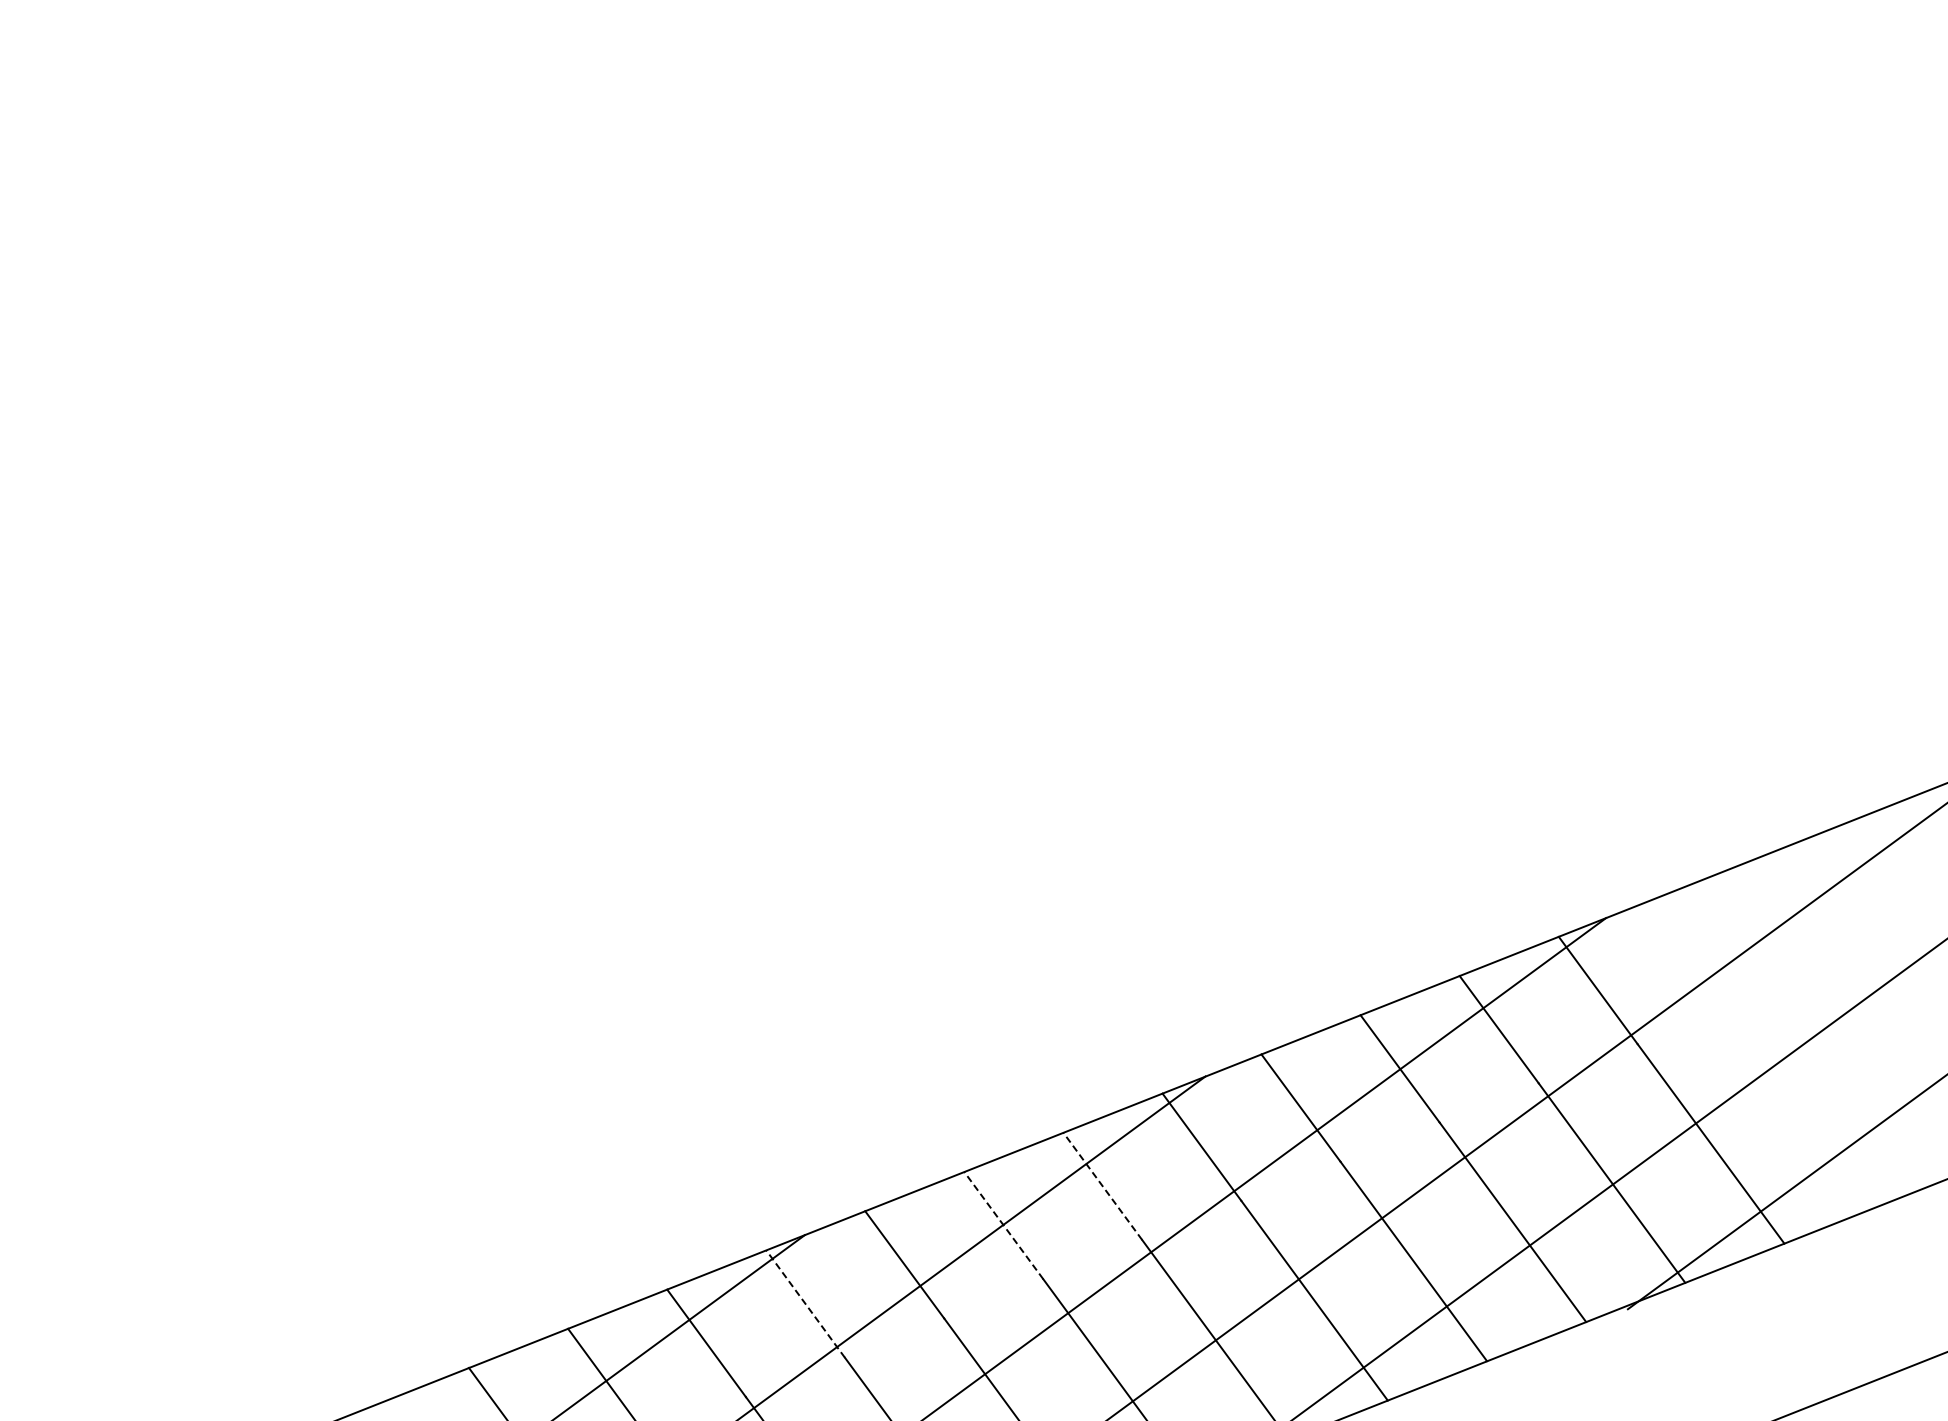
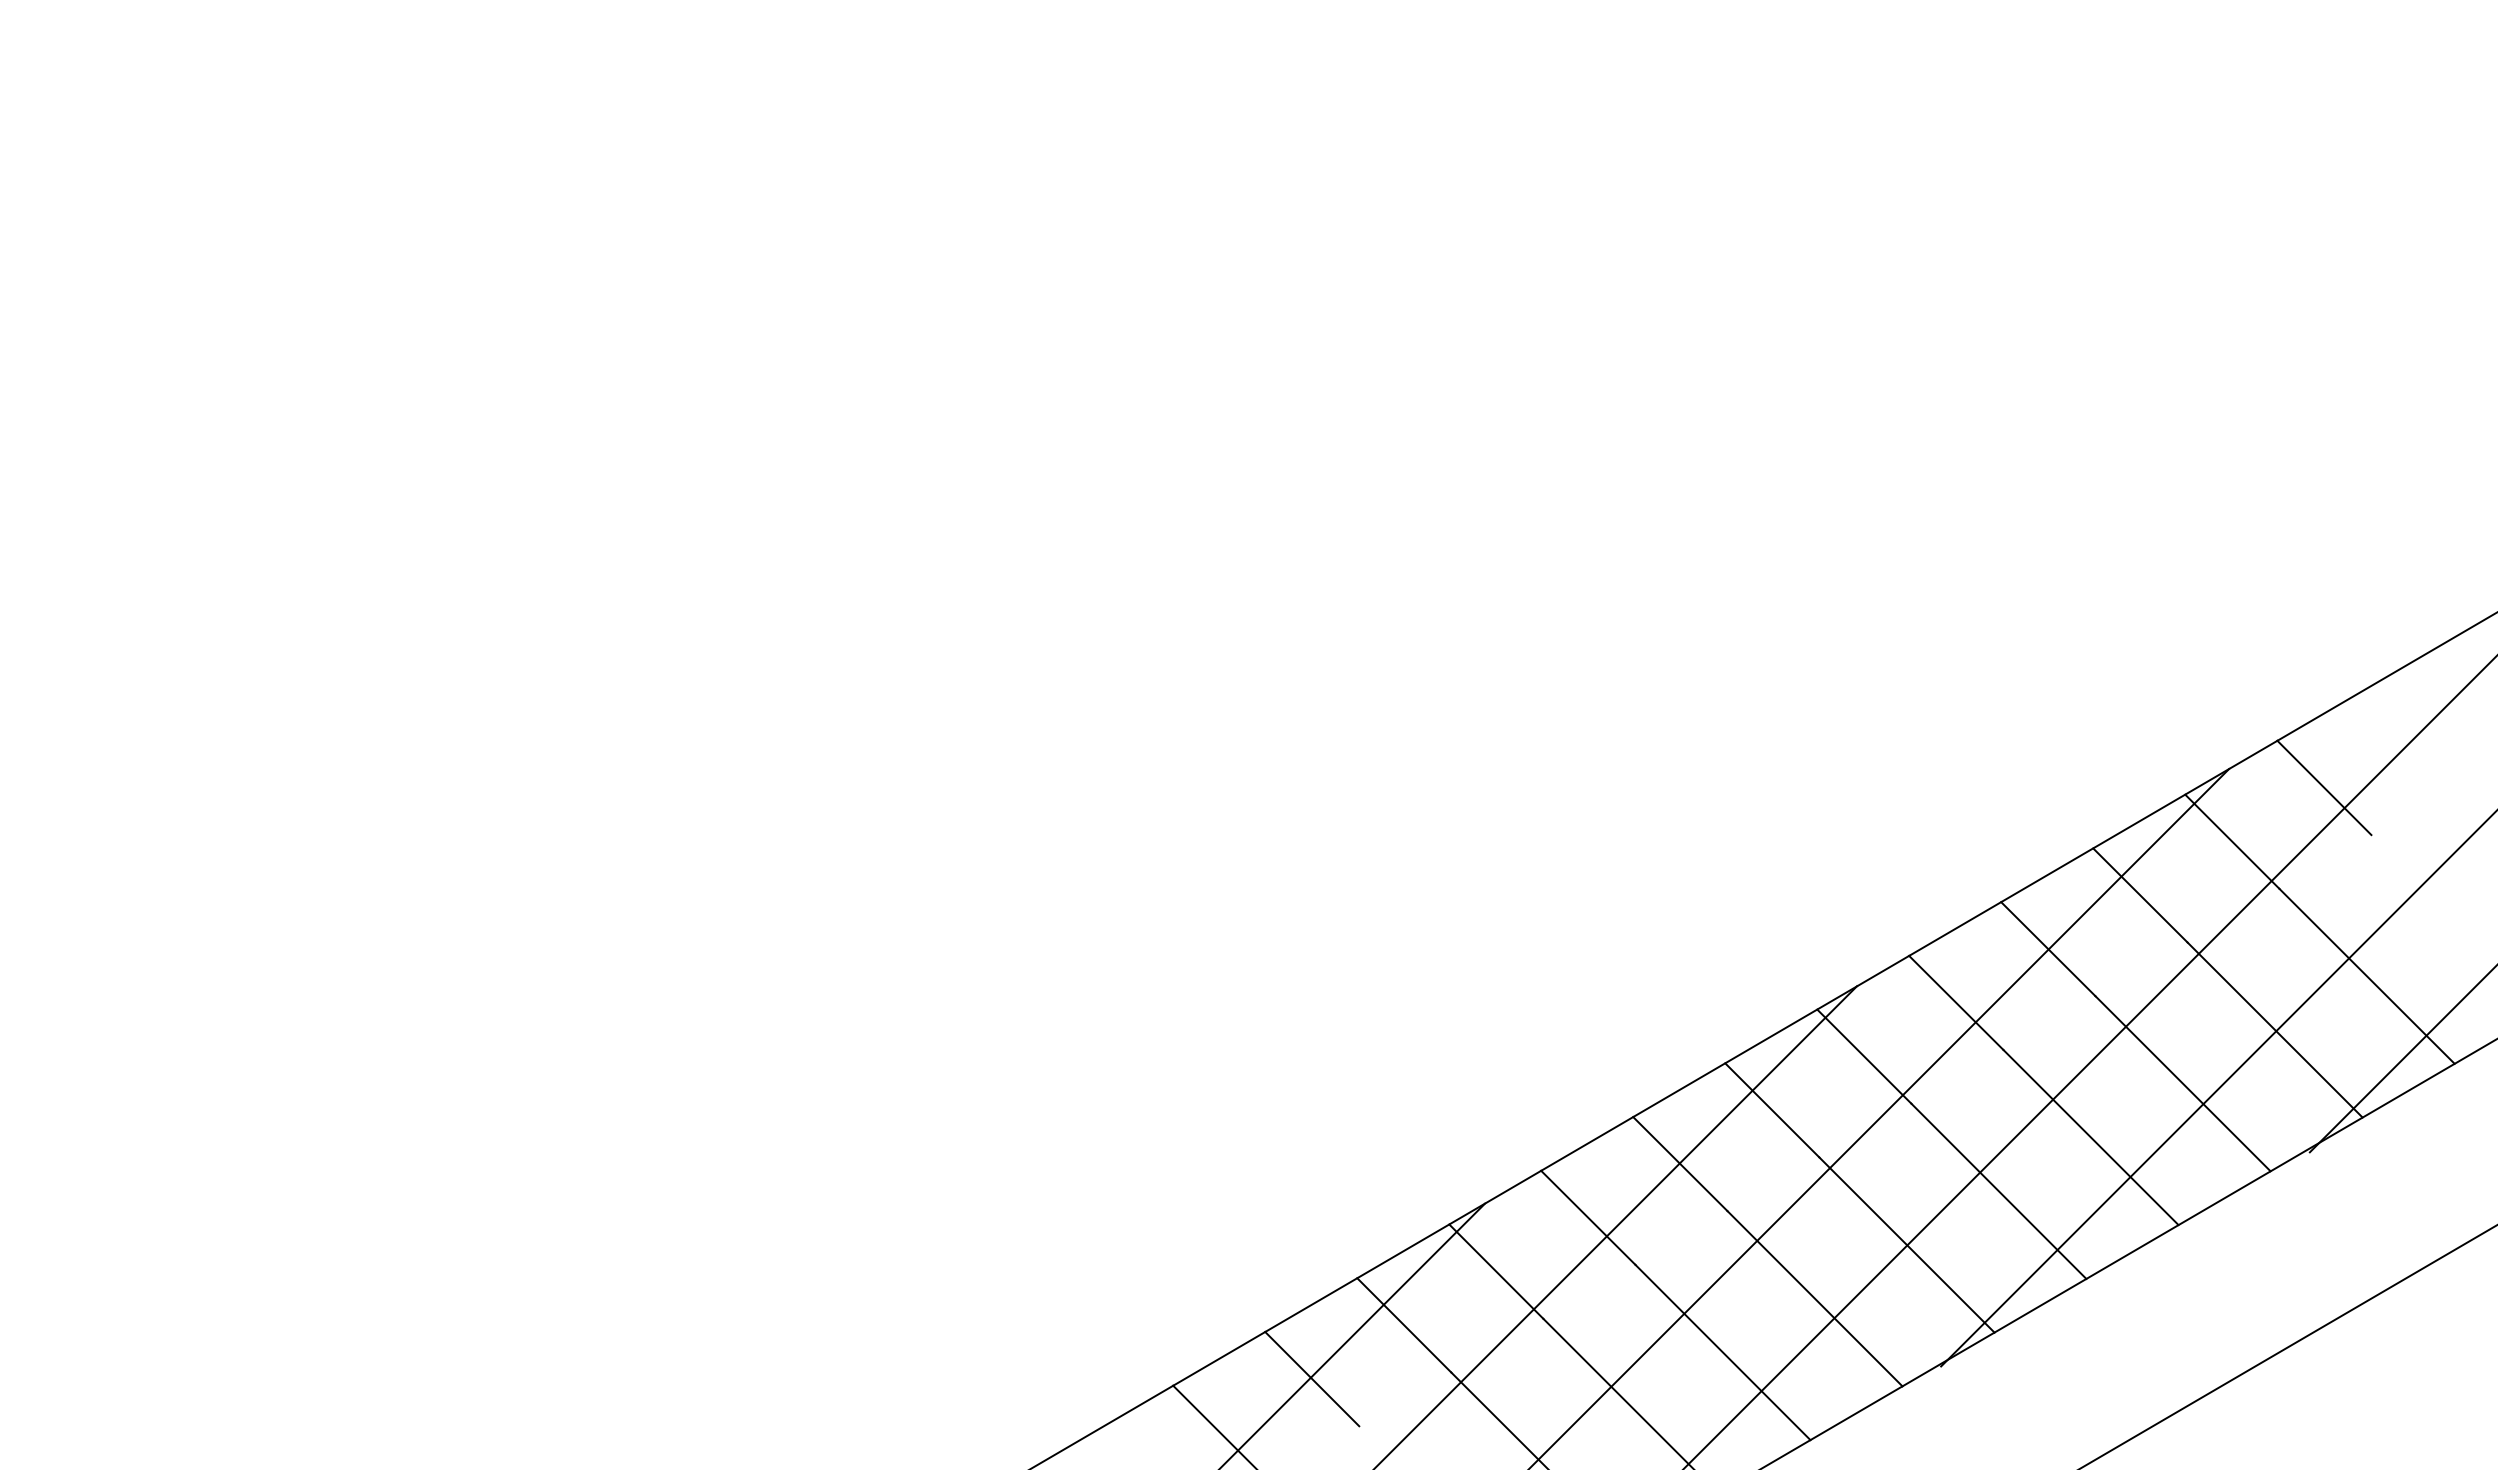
line: (1697, 950) -> (2324, 787), added
line: (1103, 1186) -> (1772, 1110), dashed -> solid
line: (1003, 1226) -> (1680, 1164), dashed -> solid
line: (805, 1304) -> (1496, 1271), dashed -> solid

